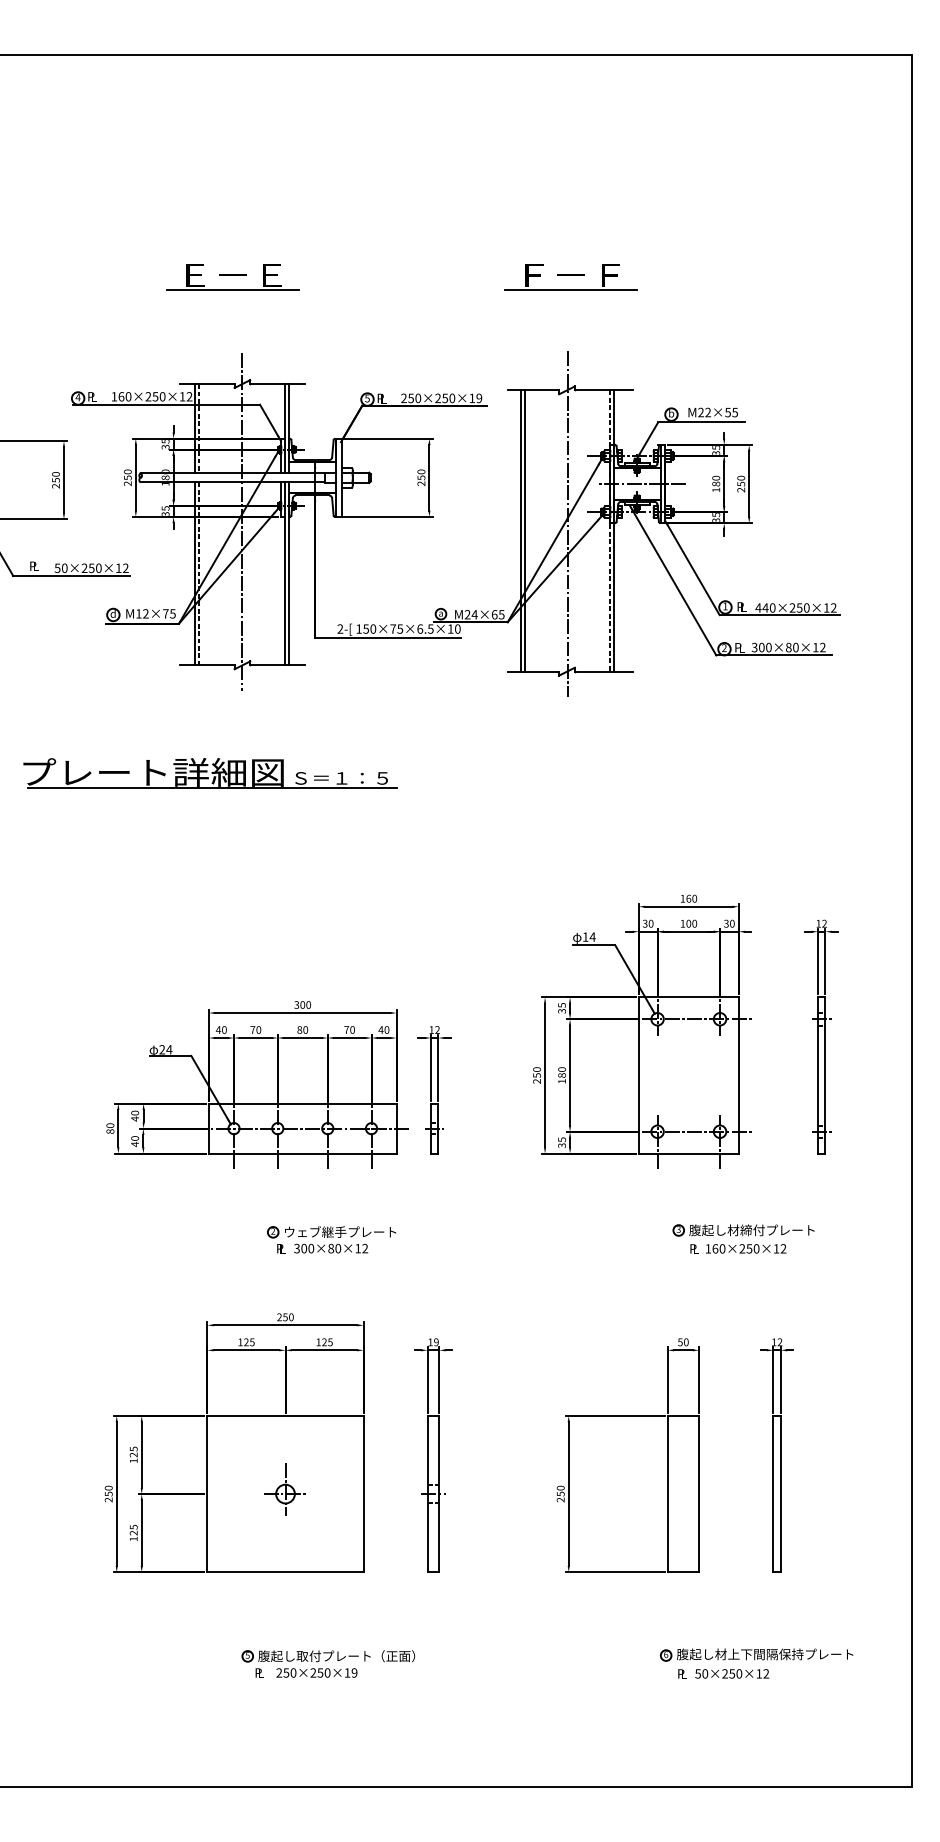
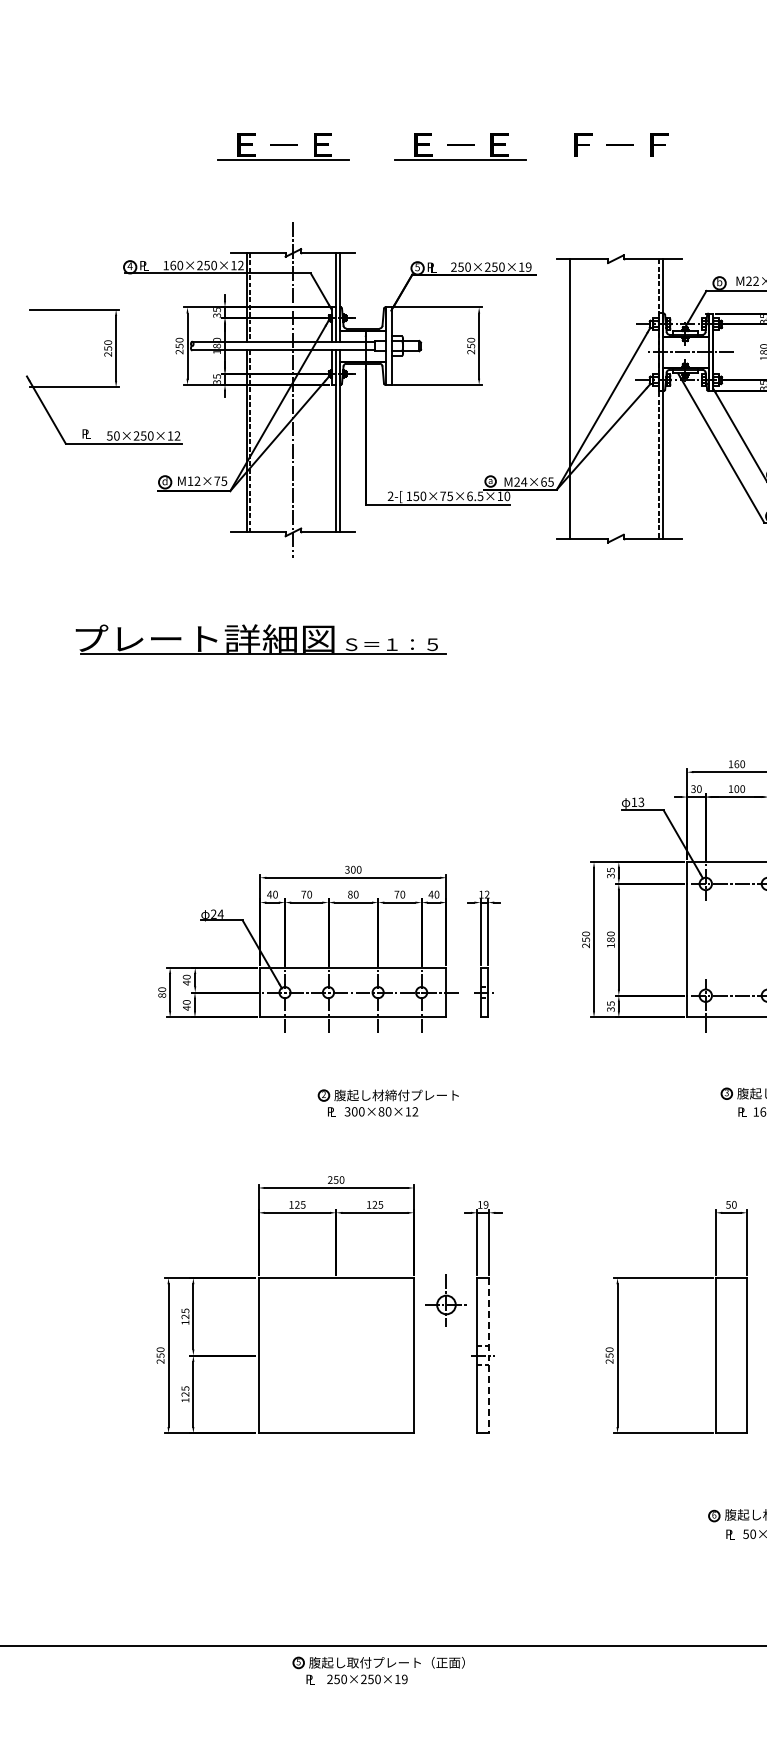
part: (410, 277) -> (460, 147), added
line: (571, 290) -> (620, 160), removed
line: (567, 523) -> (616, 391), removed
line: (524, 530) -> (573, 398), removed
text: (592, 936) -> (641, 801), 14 -> 13
text: (345, 1231) -> (395, 1094), ウェブ継手プレート -> 腹起し材締付プレート
part: (284, 1489) -> (445, 1300), moved
line: (439, 1494) -> (489, 1356), solid -> dashed
part: (328, 1663) -> (378, 1669), moved

